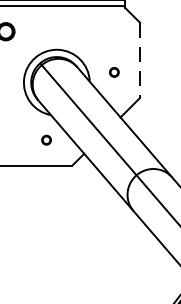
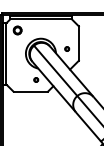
line: (139, 62) -> (78, 44), dashed -> solid

